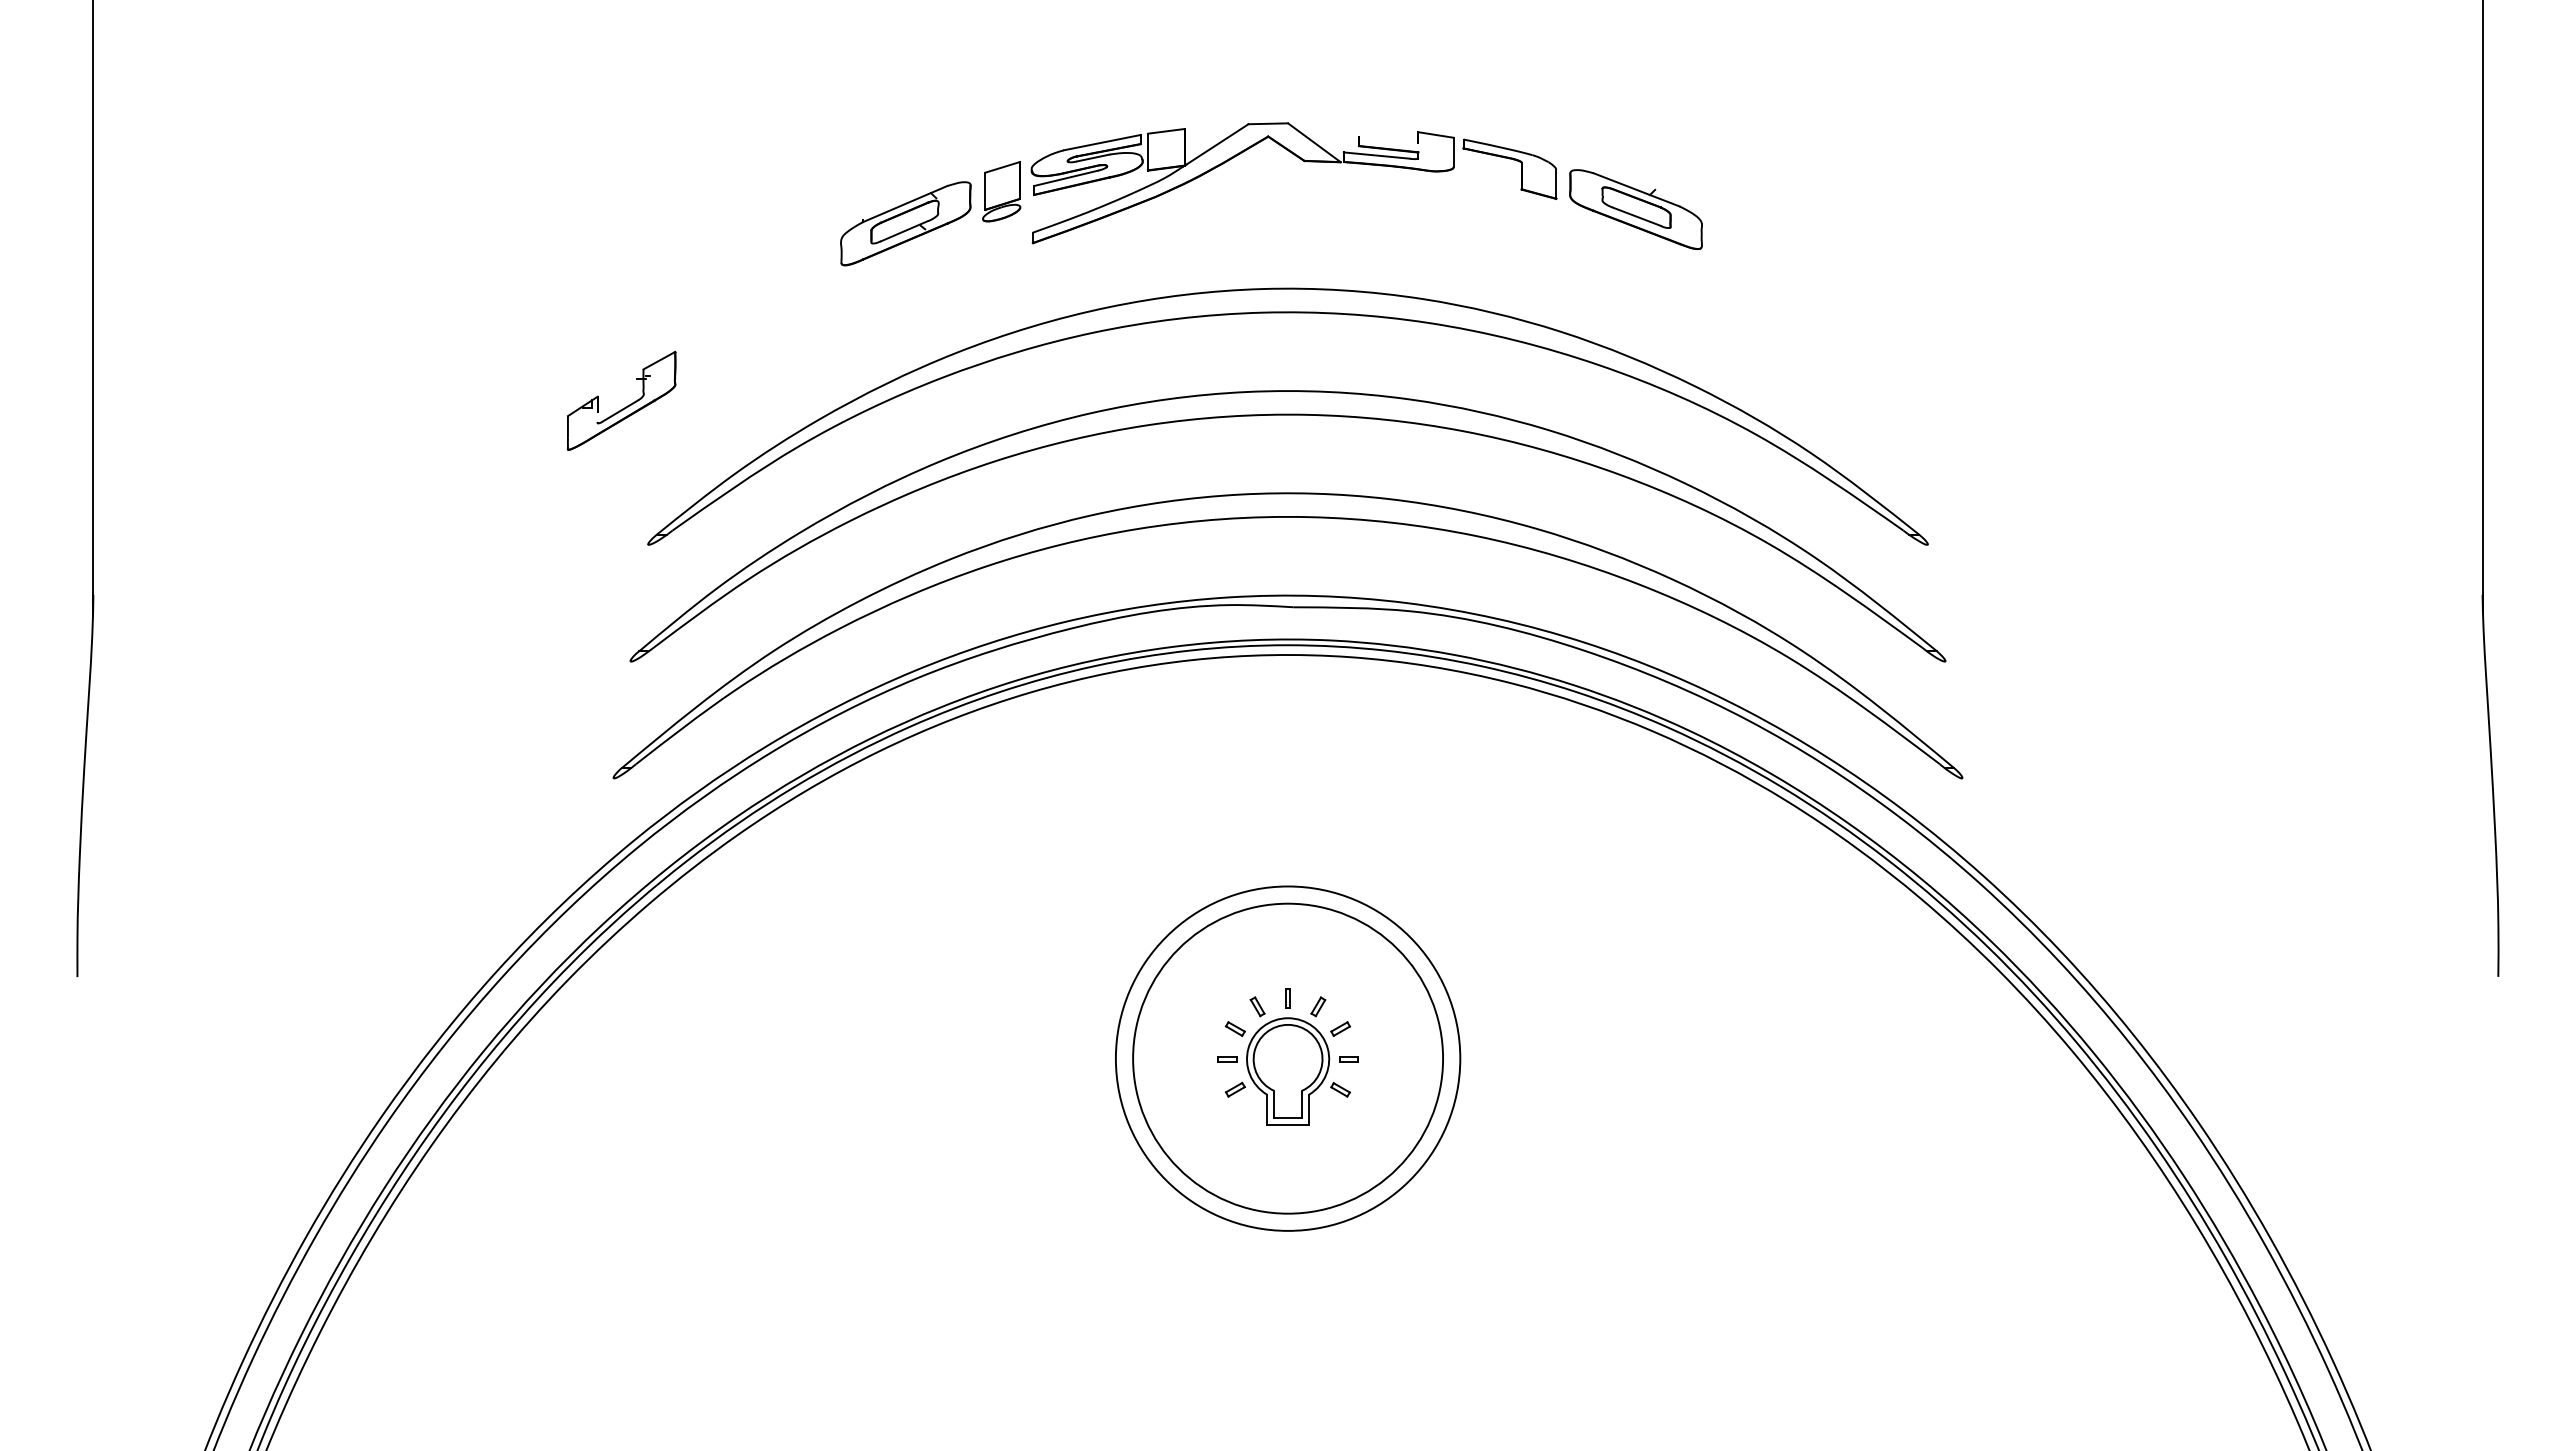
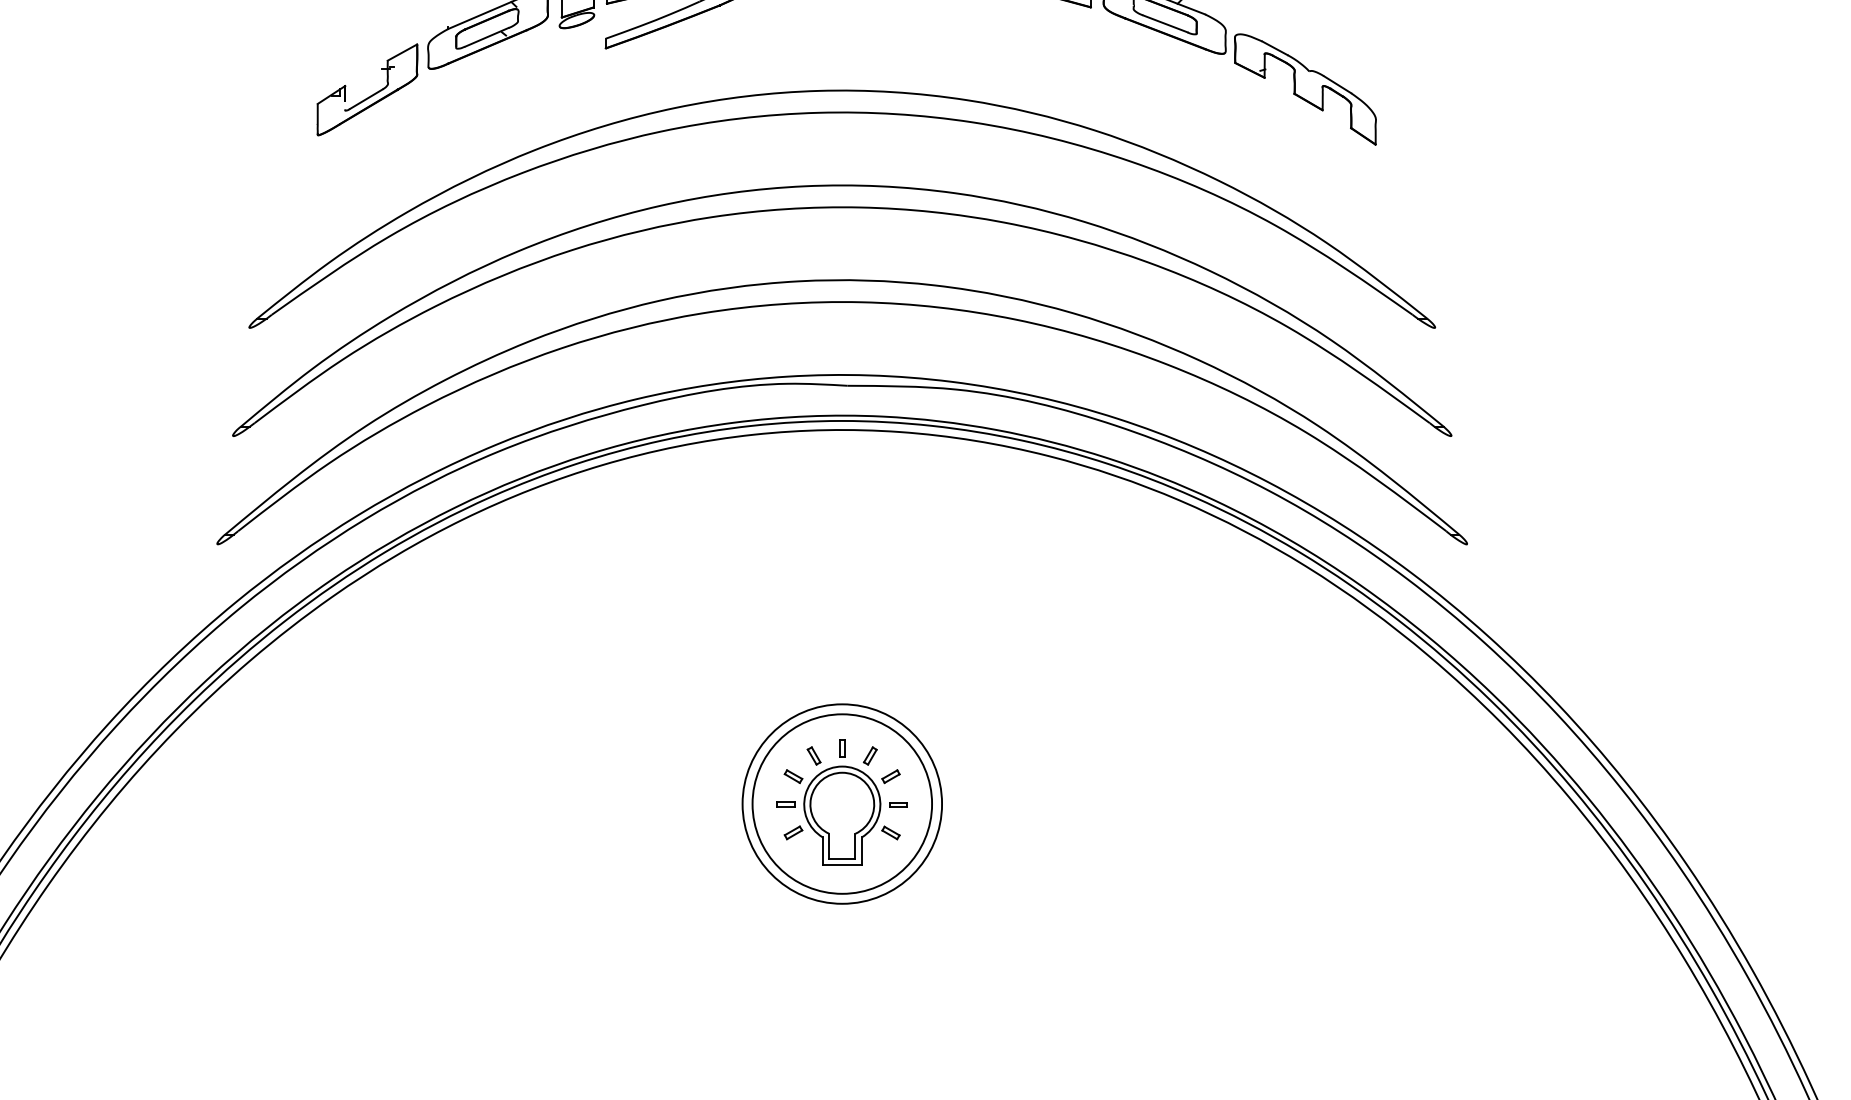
part: (1787, 287) -> (1305, 89), added
part: (625, 406) -> (371, 95), moved
circle: (1287, 1058) -> (841, 803), size x0.62
circle: (1287, 1058) -> (841, 803), size x0.62

